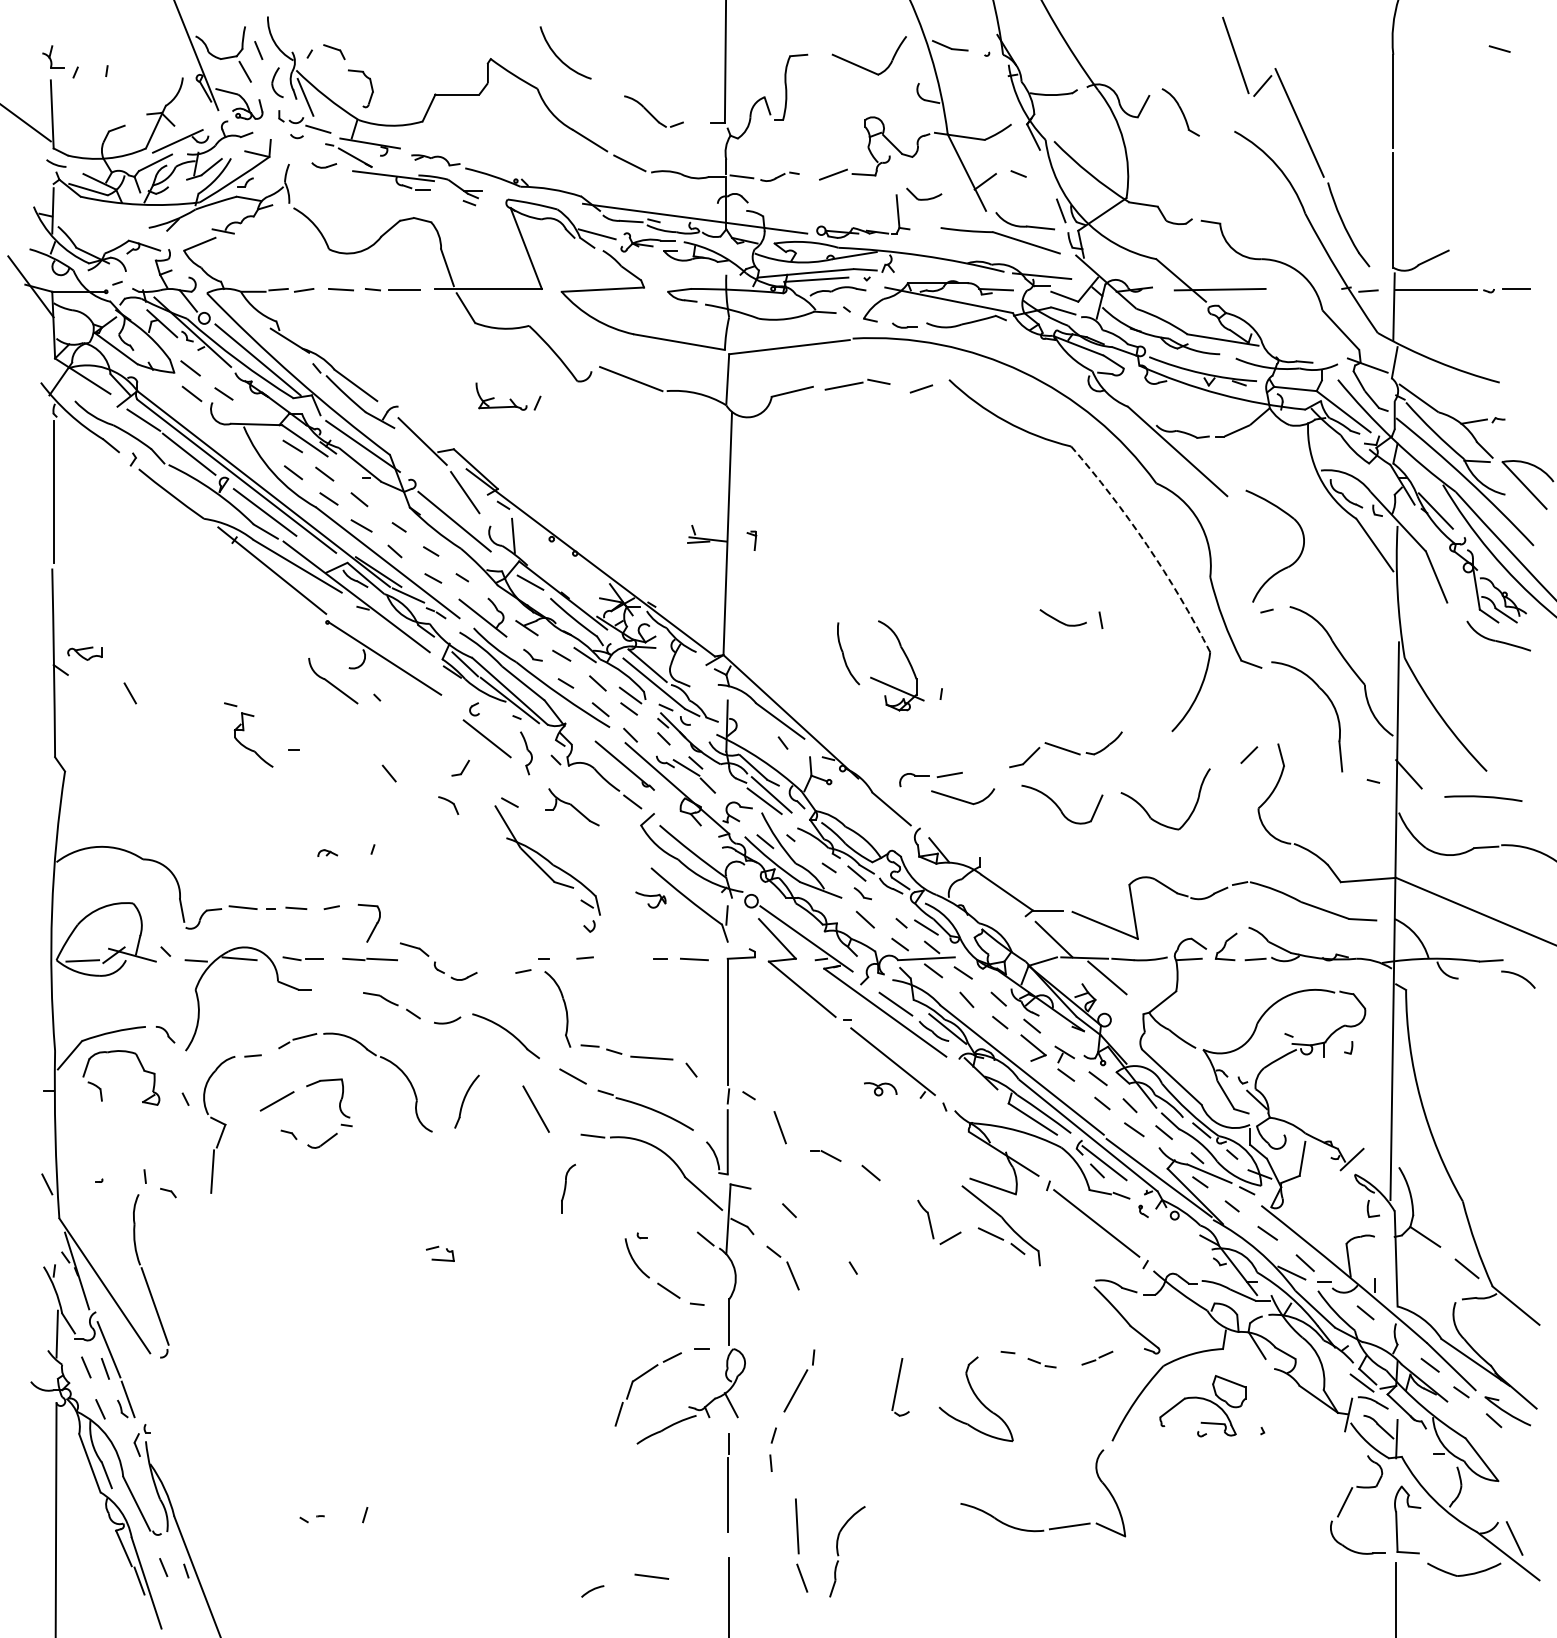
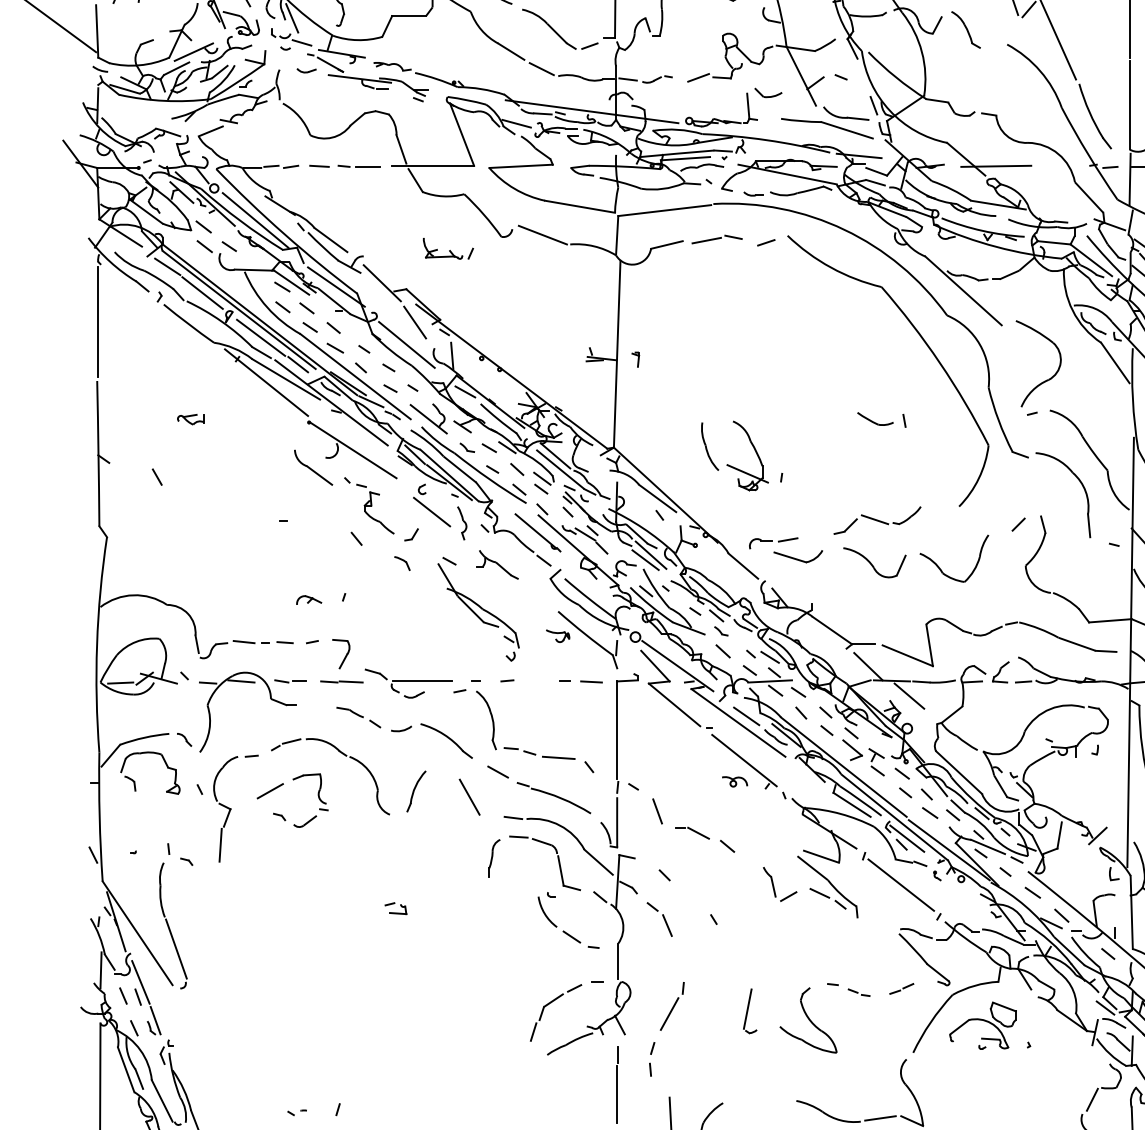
part: (653, 111) -> (560, 29), size x1.67
arc: (1147, 545) -> (940, 363), dashed -> solid
line: (313, 547) -> (298, 364), added
part: (84, 653) -> (190, 419), moved
part: (248, 734) -> (375, 508), moved
part: (327, 853) -> (309, 600), size x1.67
line: (474, 958) -> (422, 681), added
part: (825, 1155) -> (692, 832), size x1.43
part: (650, 1189) -> (557, 859), added

